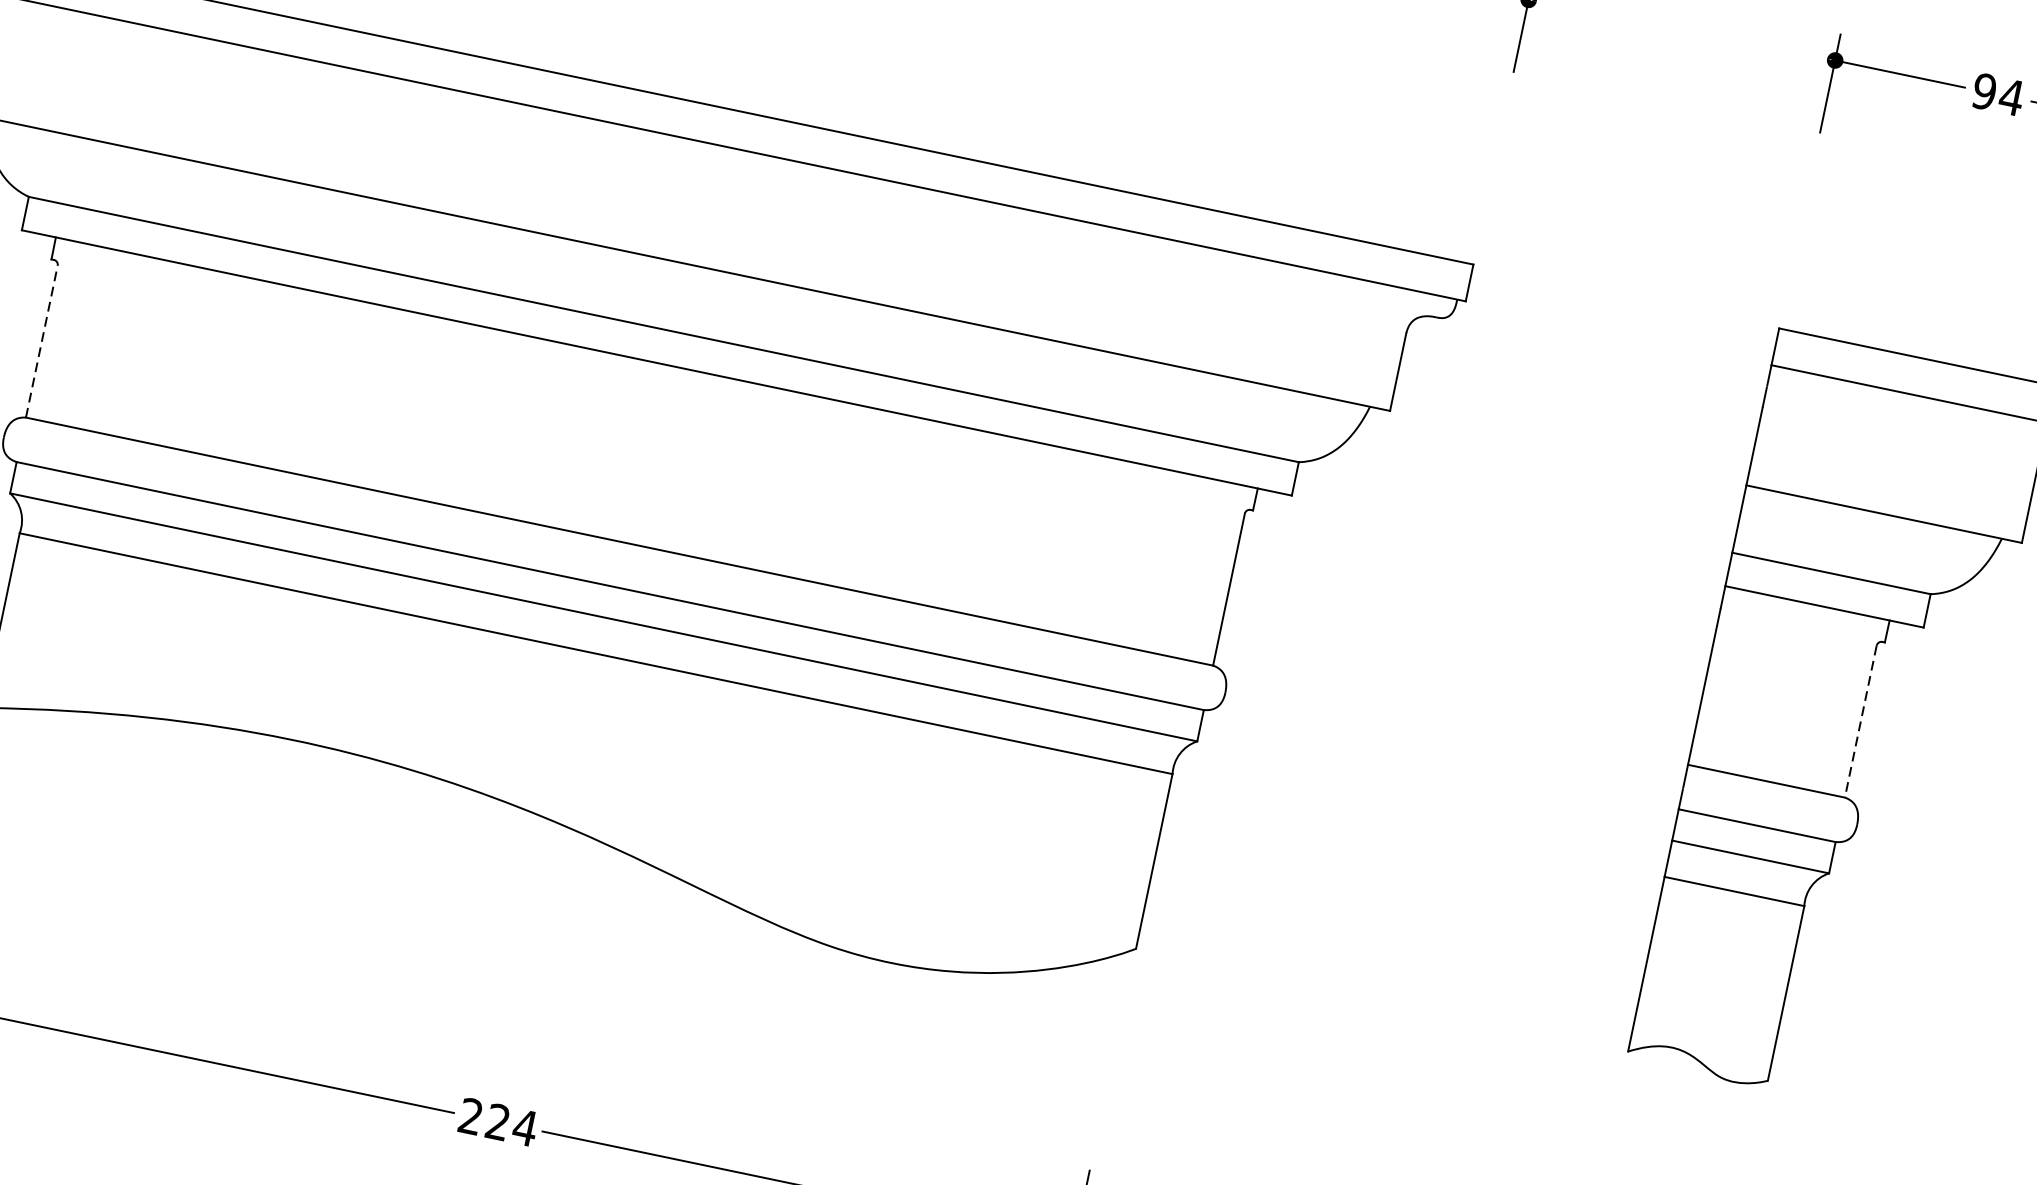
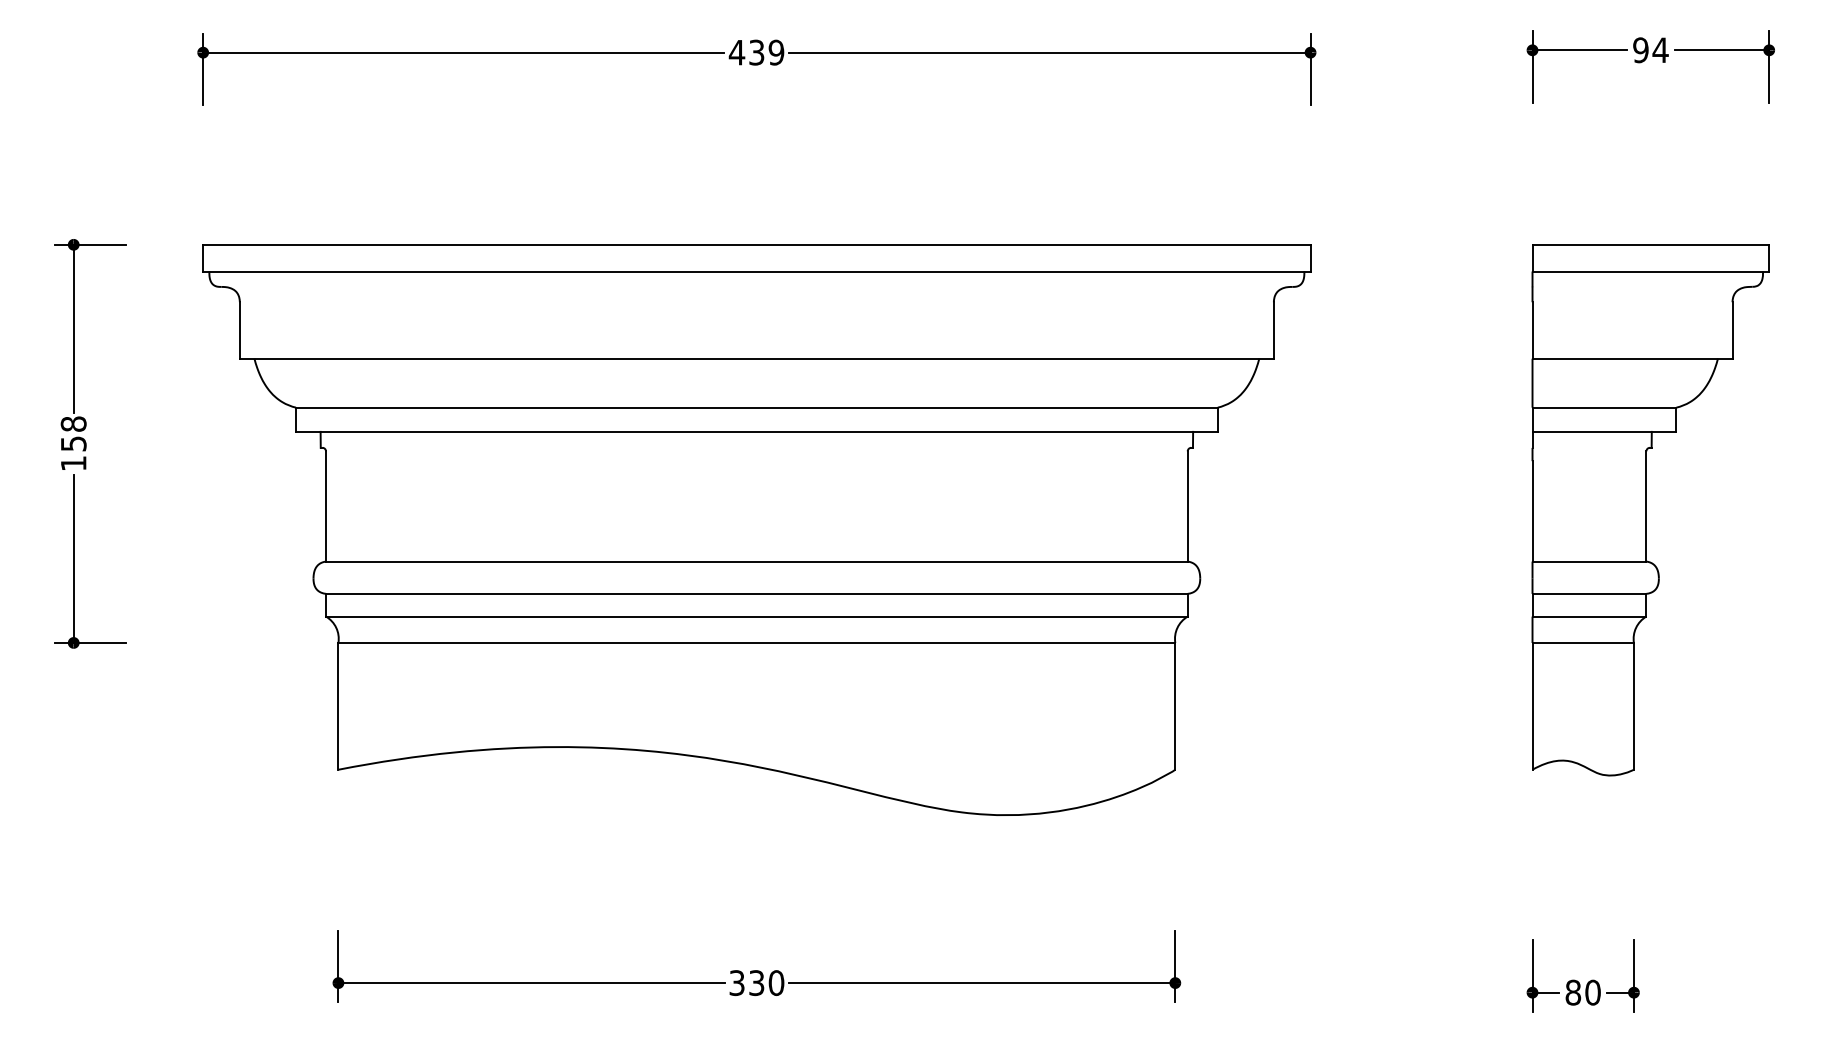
line: (41, 340) -> (325, 505), dashed -> solid
line: (1860, 721) -> (1646, 506), dashed -> solid
text: (497, 1122) -> (756, 983), 224 -> 330

